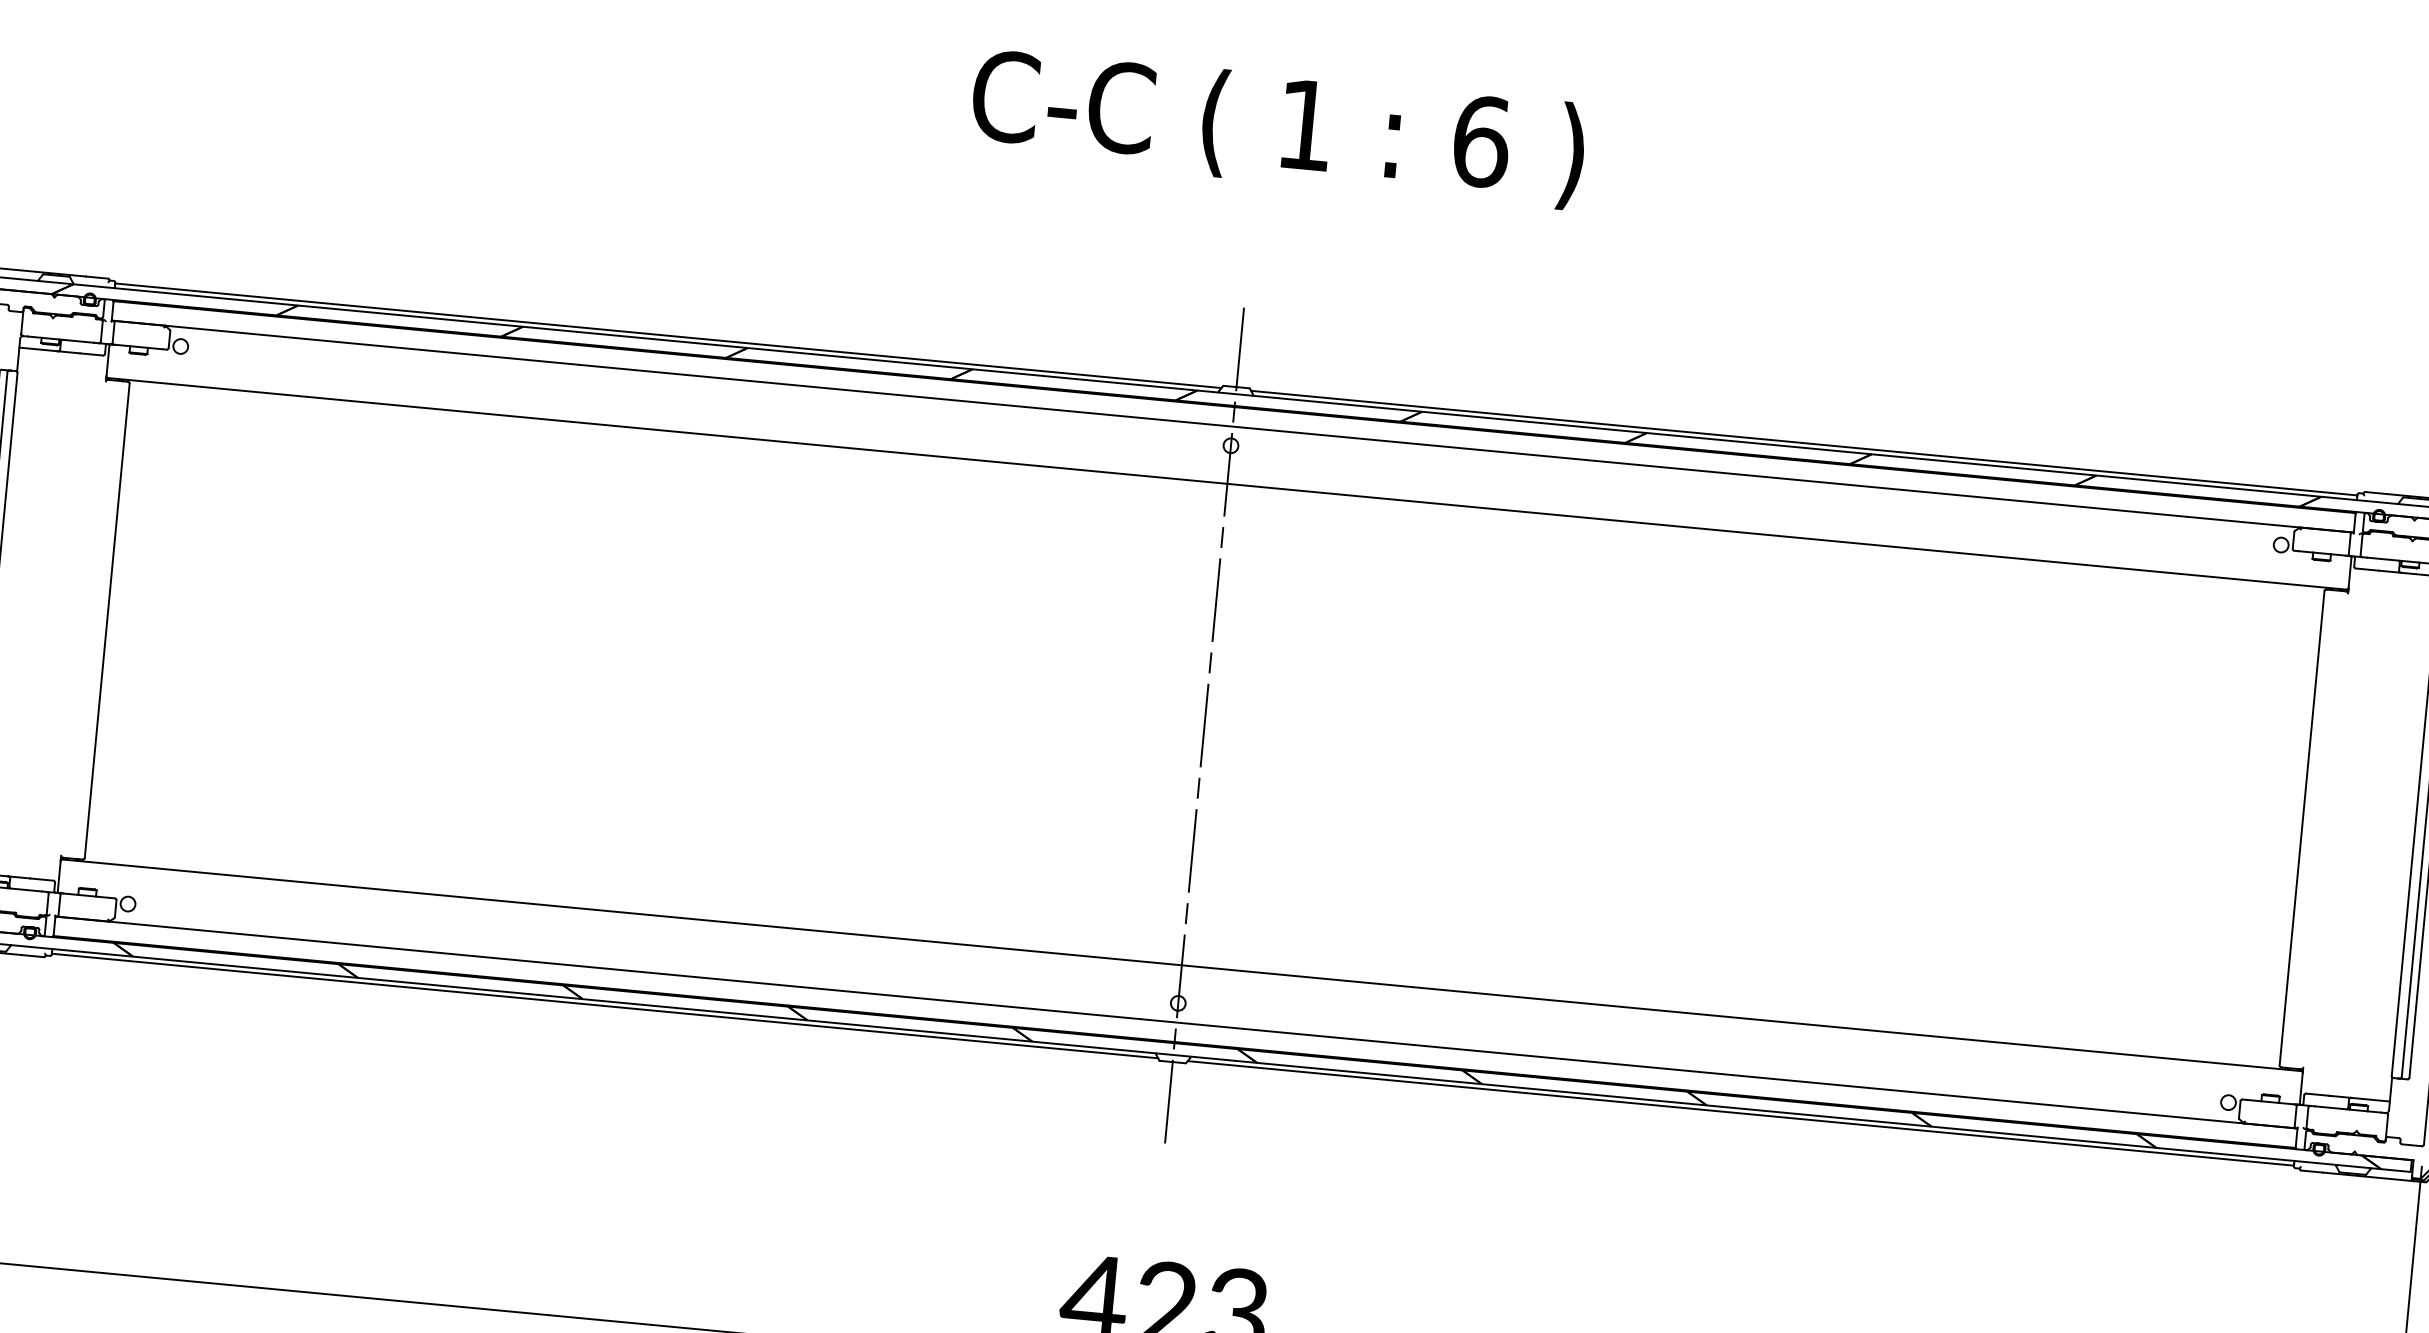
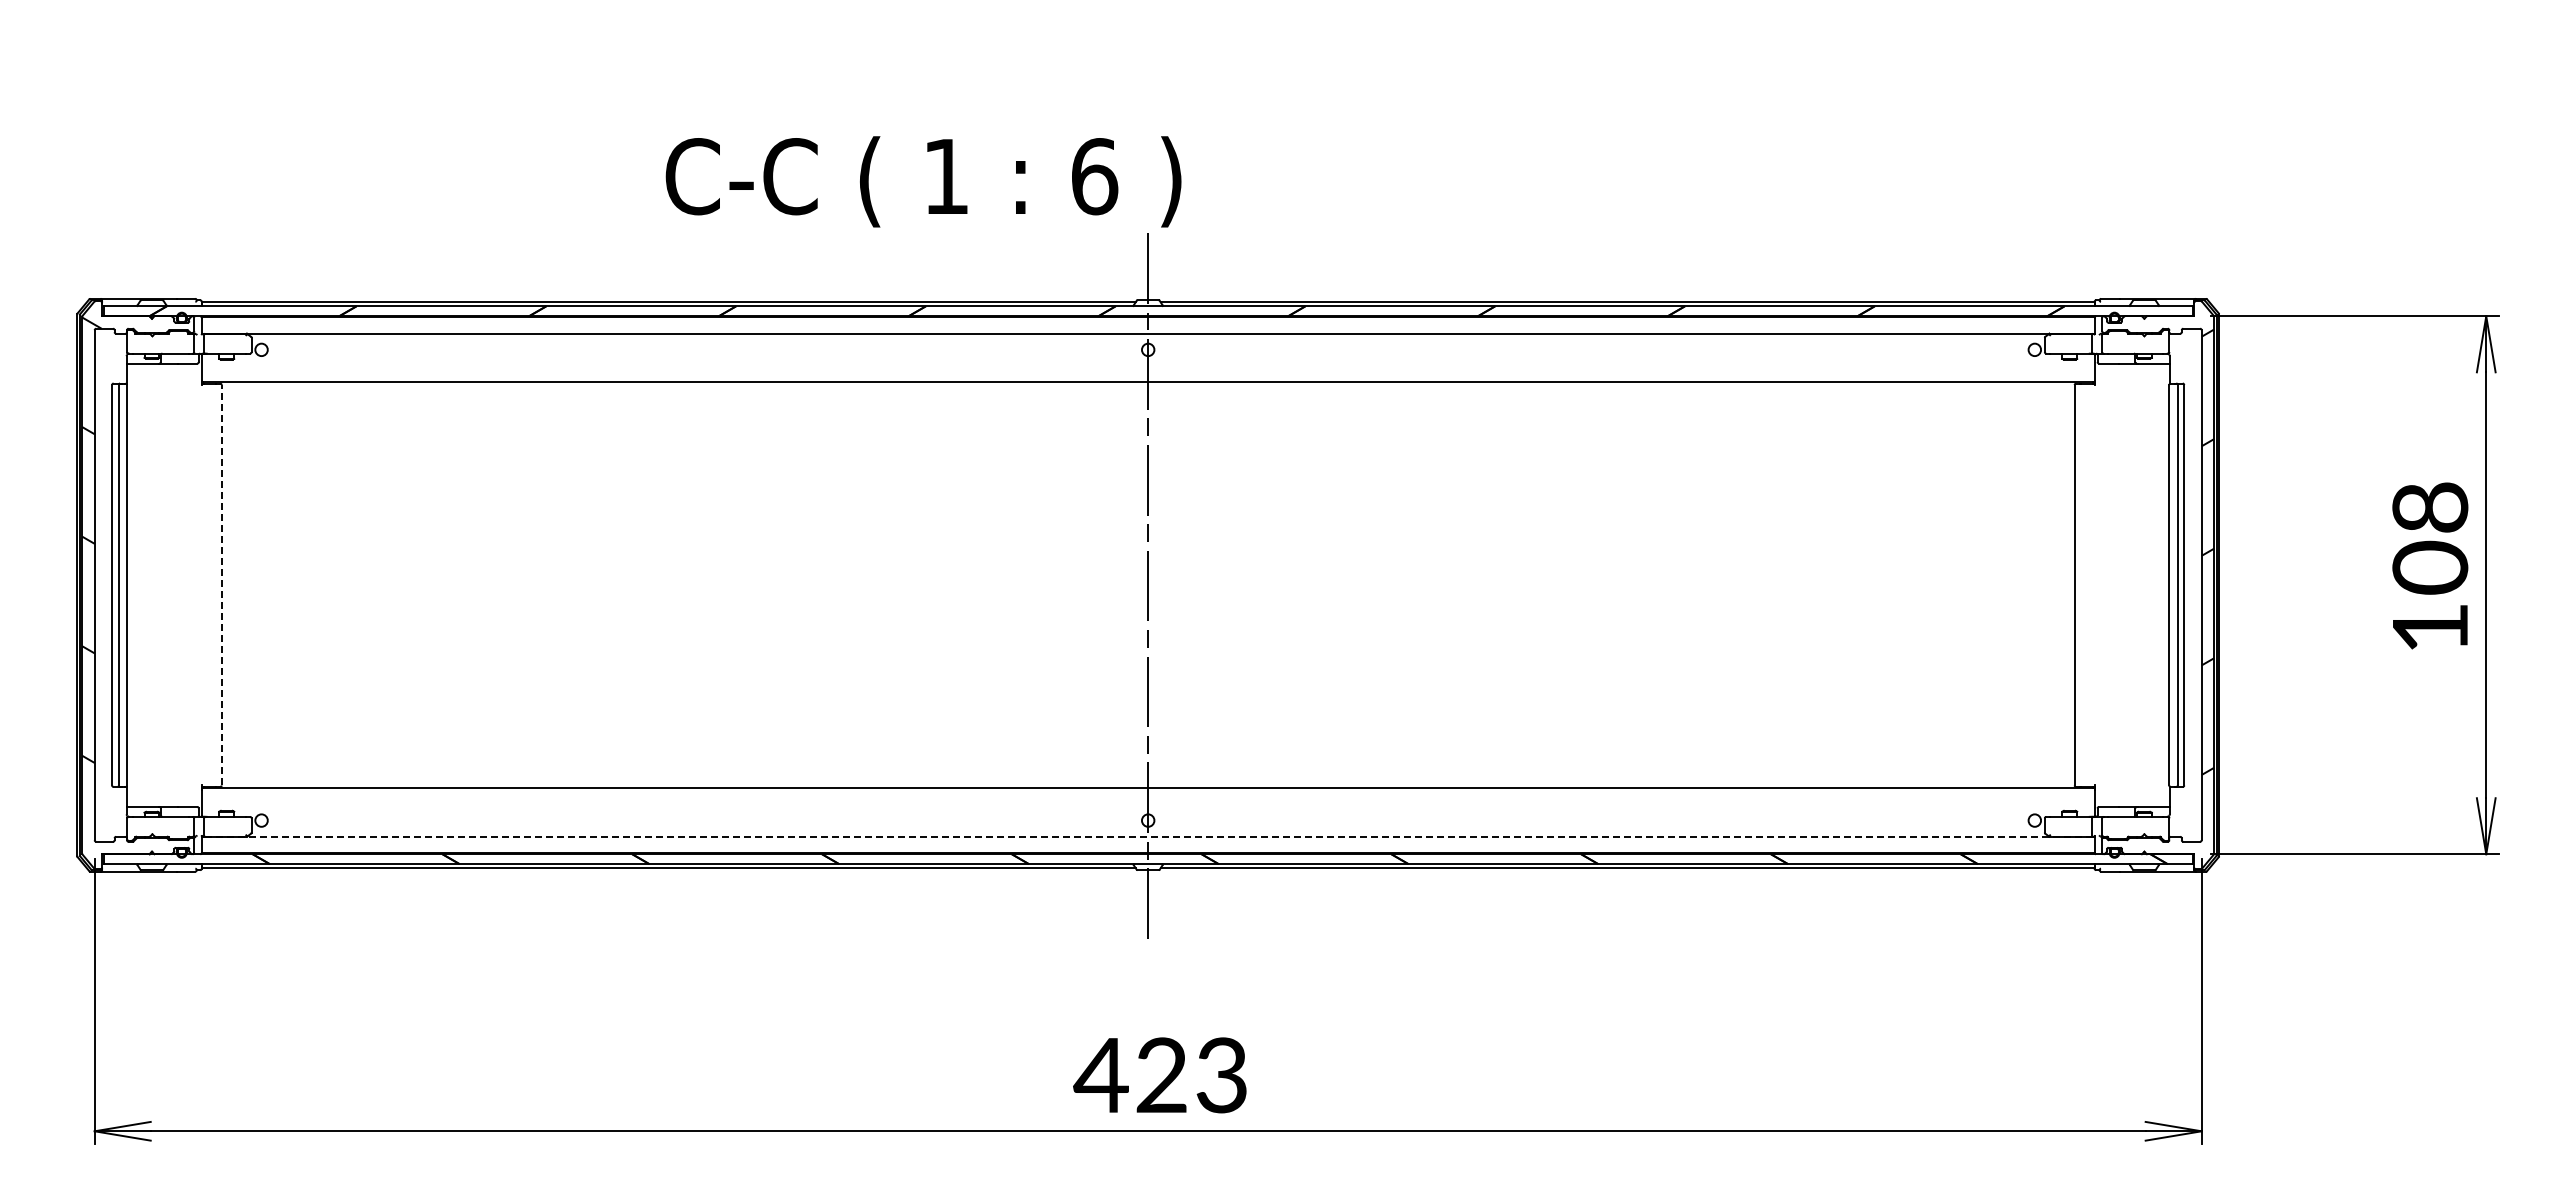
text: (1278, 128) -> (923, 181), moved
line: (107, 619) -> (221, 584), solid -> dashed
line: (1176, 1022) -> (1148, 836), solid -> dashed

